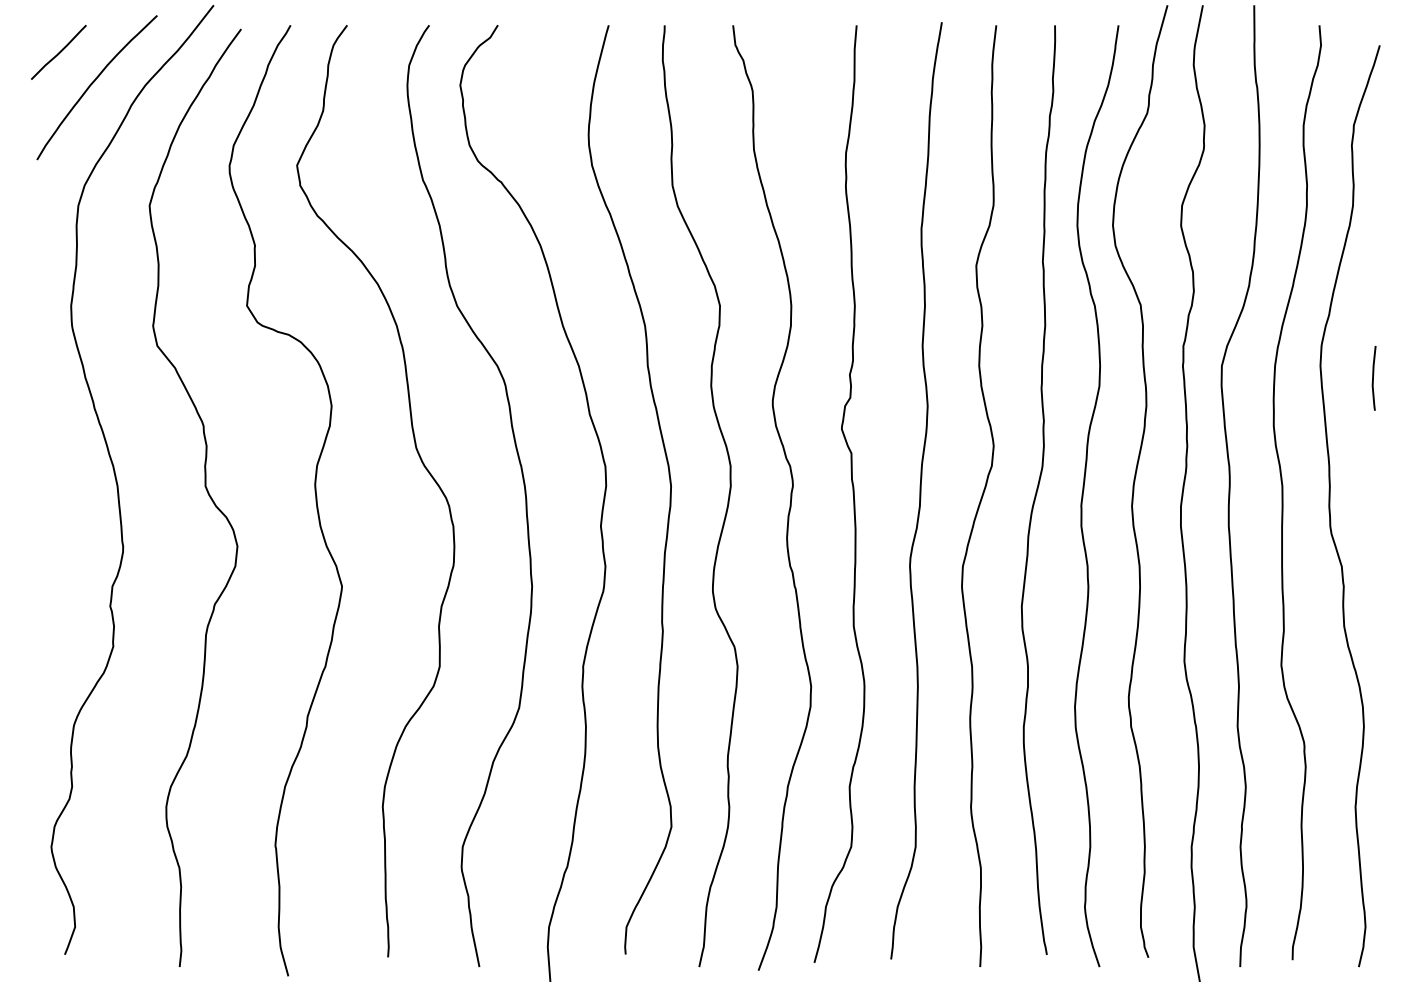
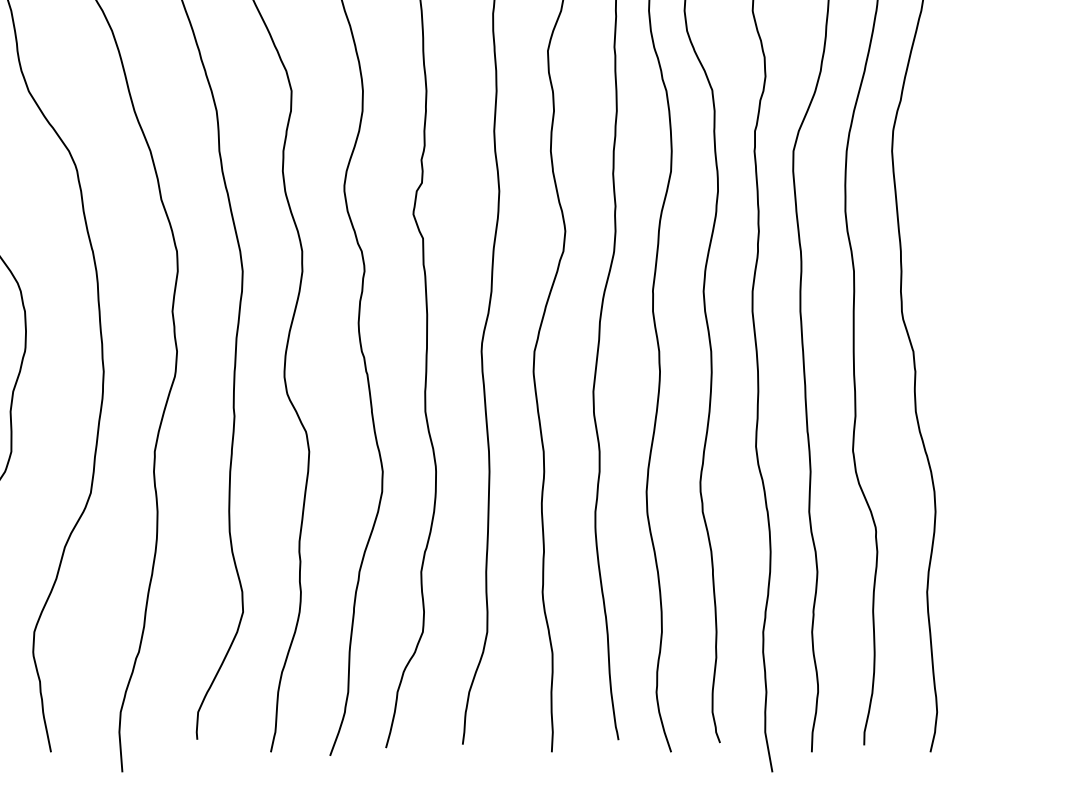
line: (1373, 378) -> (945, 163), removed

